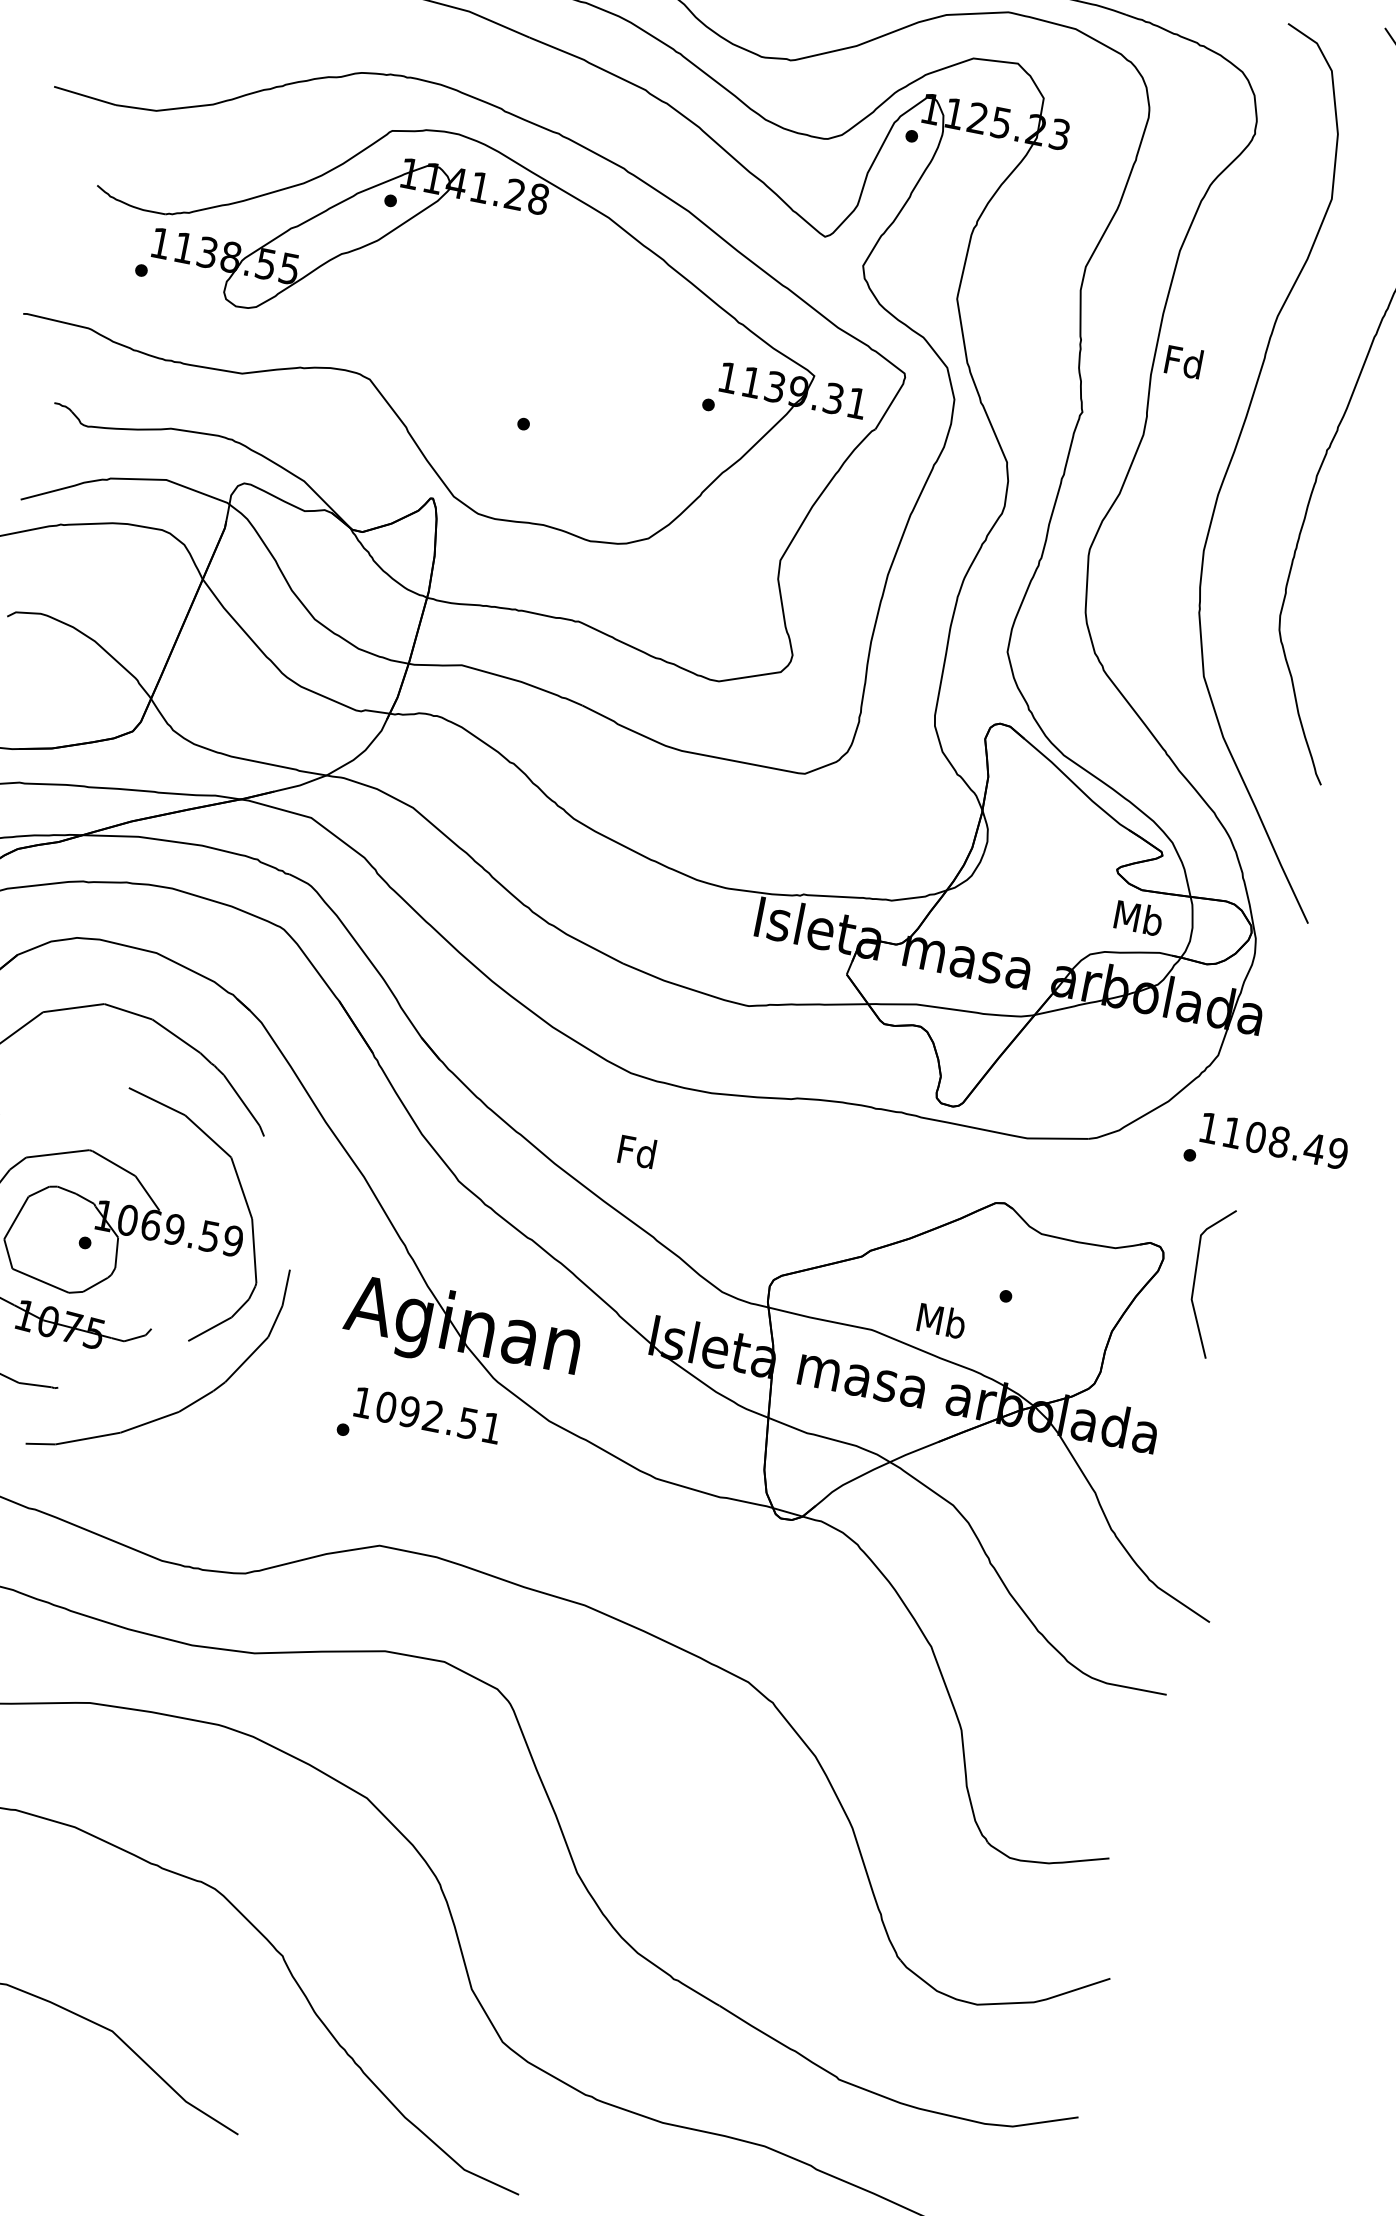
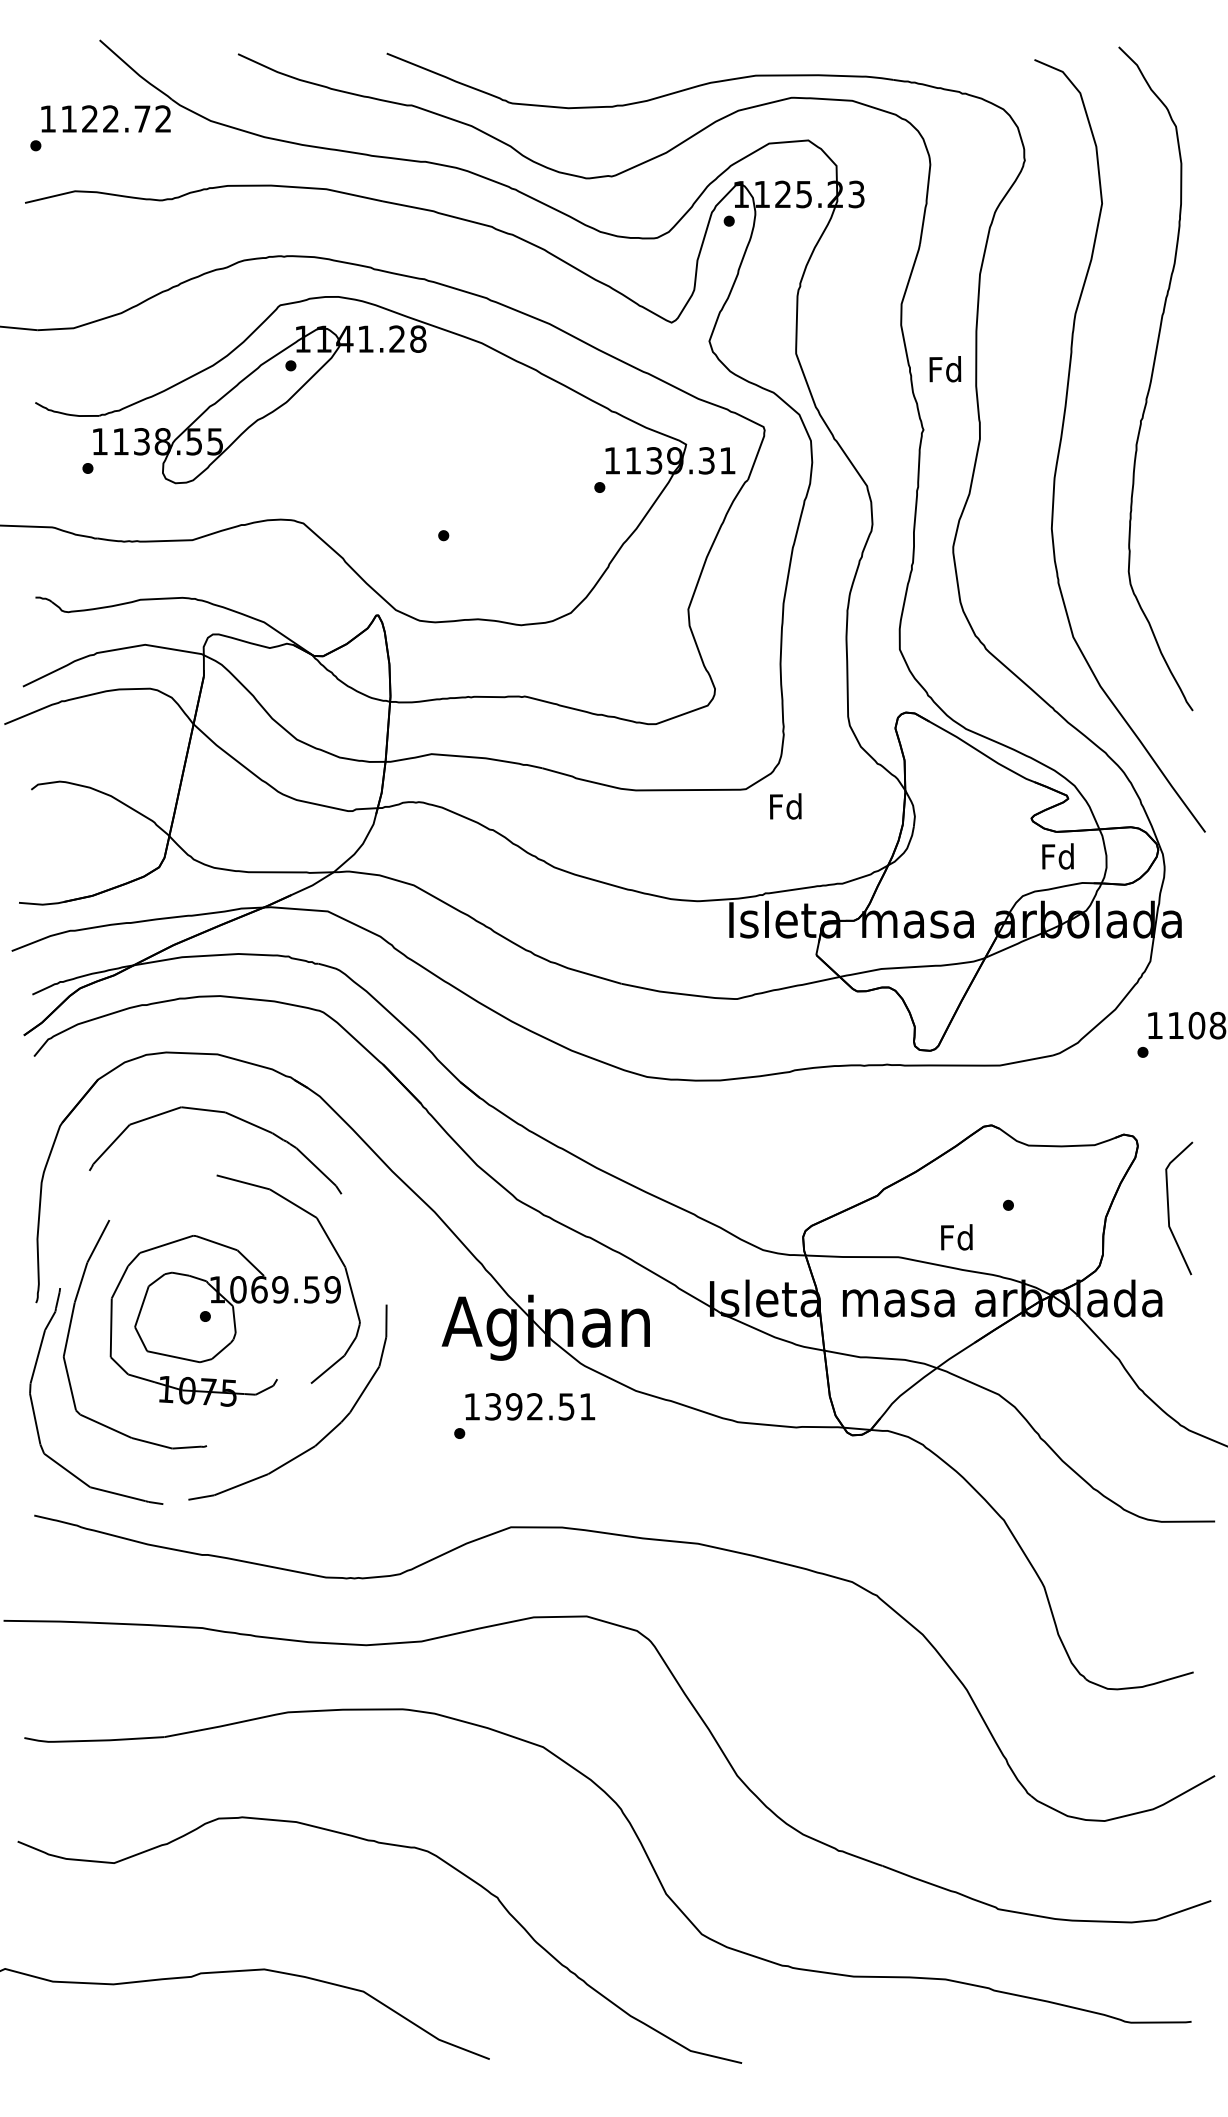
text: (1183, 362) -> (945, 369), moved
text: (1138, 918) -> (1058, 856), Mb -> Fd
text: (636, 1151) -> (785, 806), moved
line: (1196, 1279) -> (1169, 1208), moved
text: (941, 1320) -> (957, 1237), Mb -> Fd
text: (386, 1407) -> (493, 1406), 1092.51 -> 1392.51

